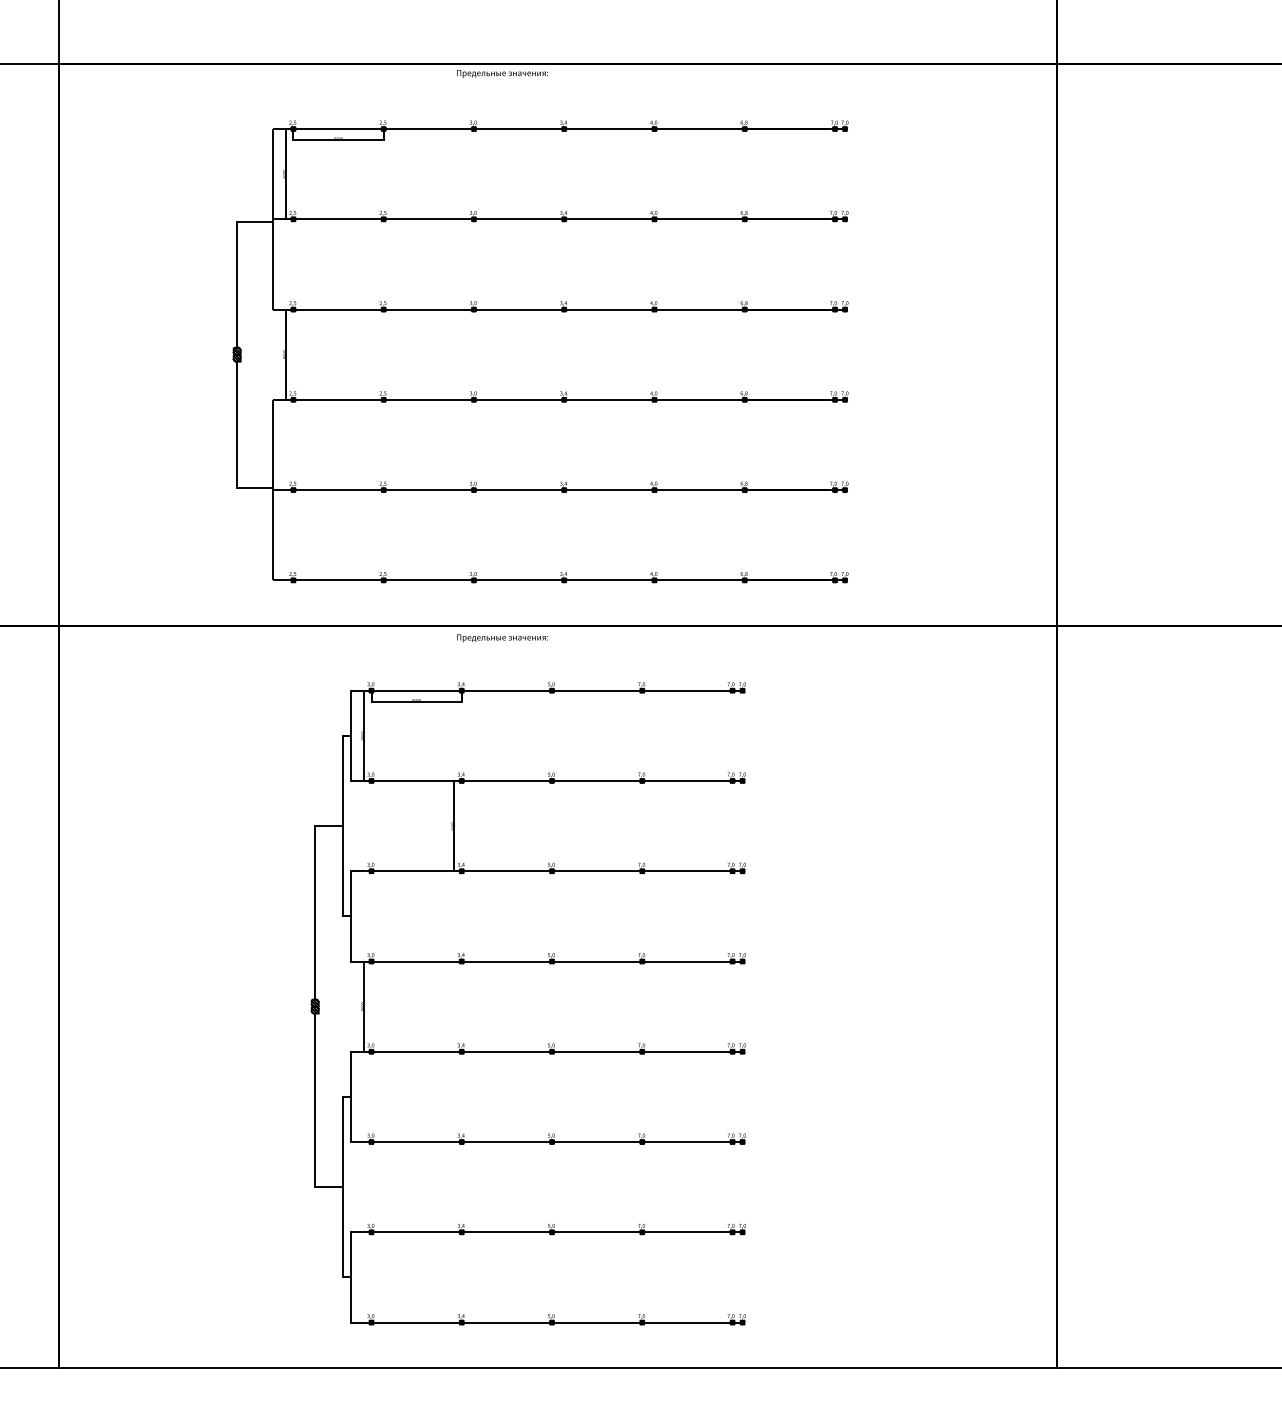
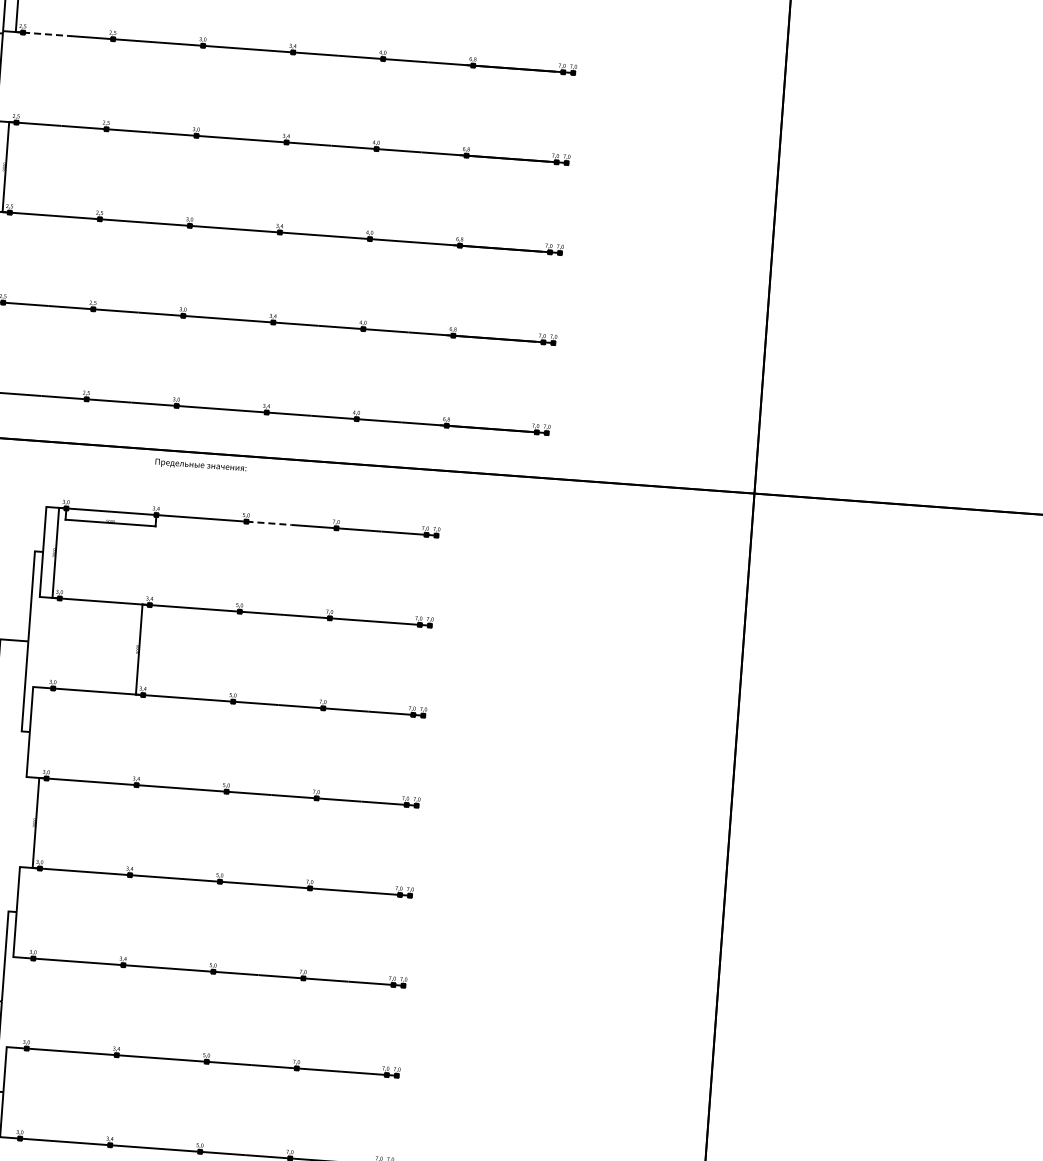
line: (316, 219) -> (46, 34), solid -> dashed
line: (574, 690) -> (268, 523), solid -> dashed

